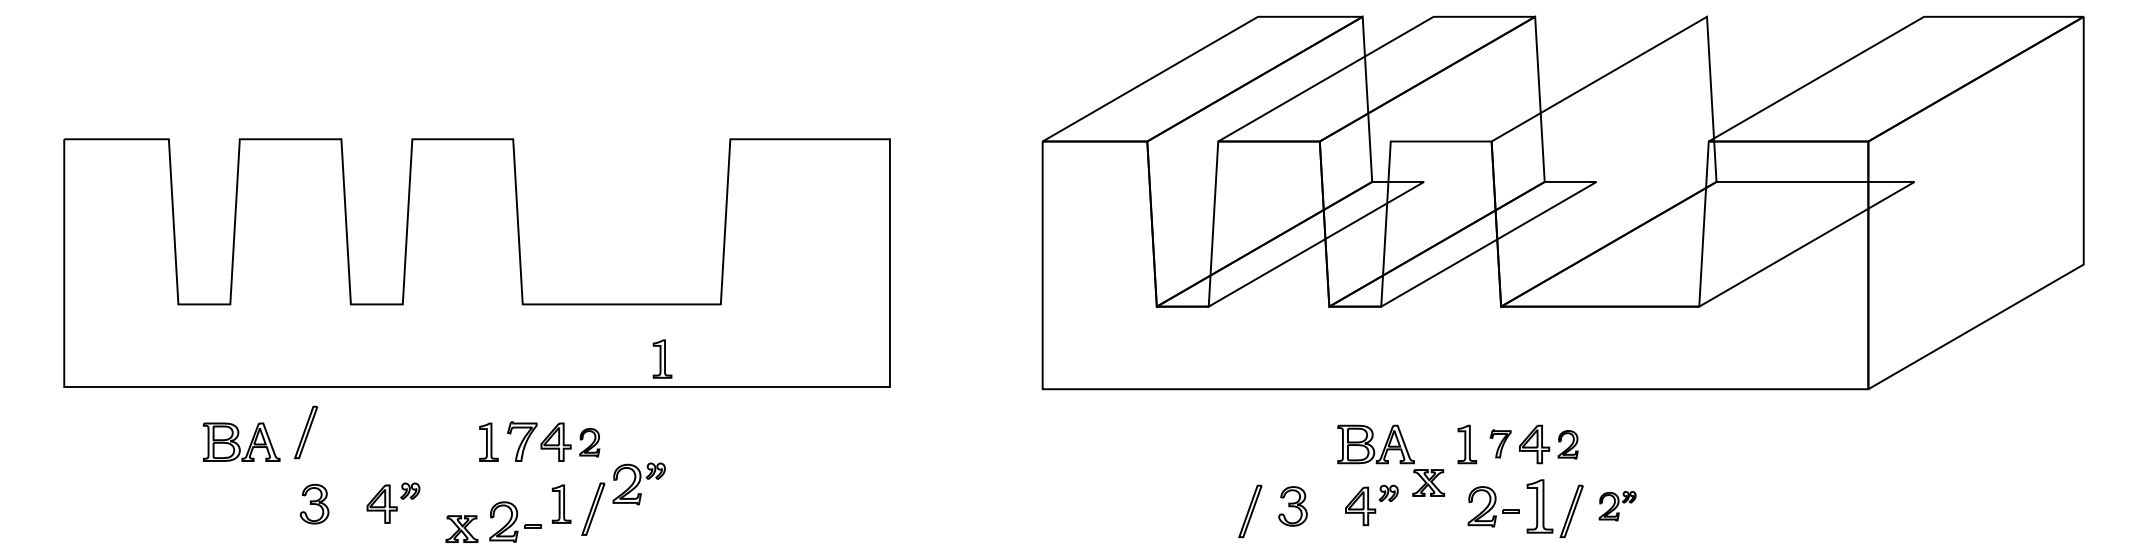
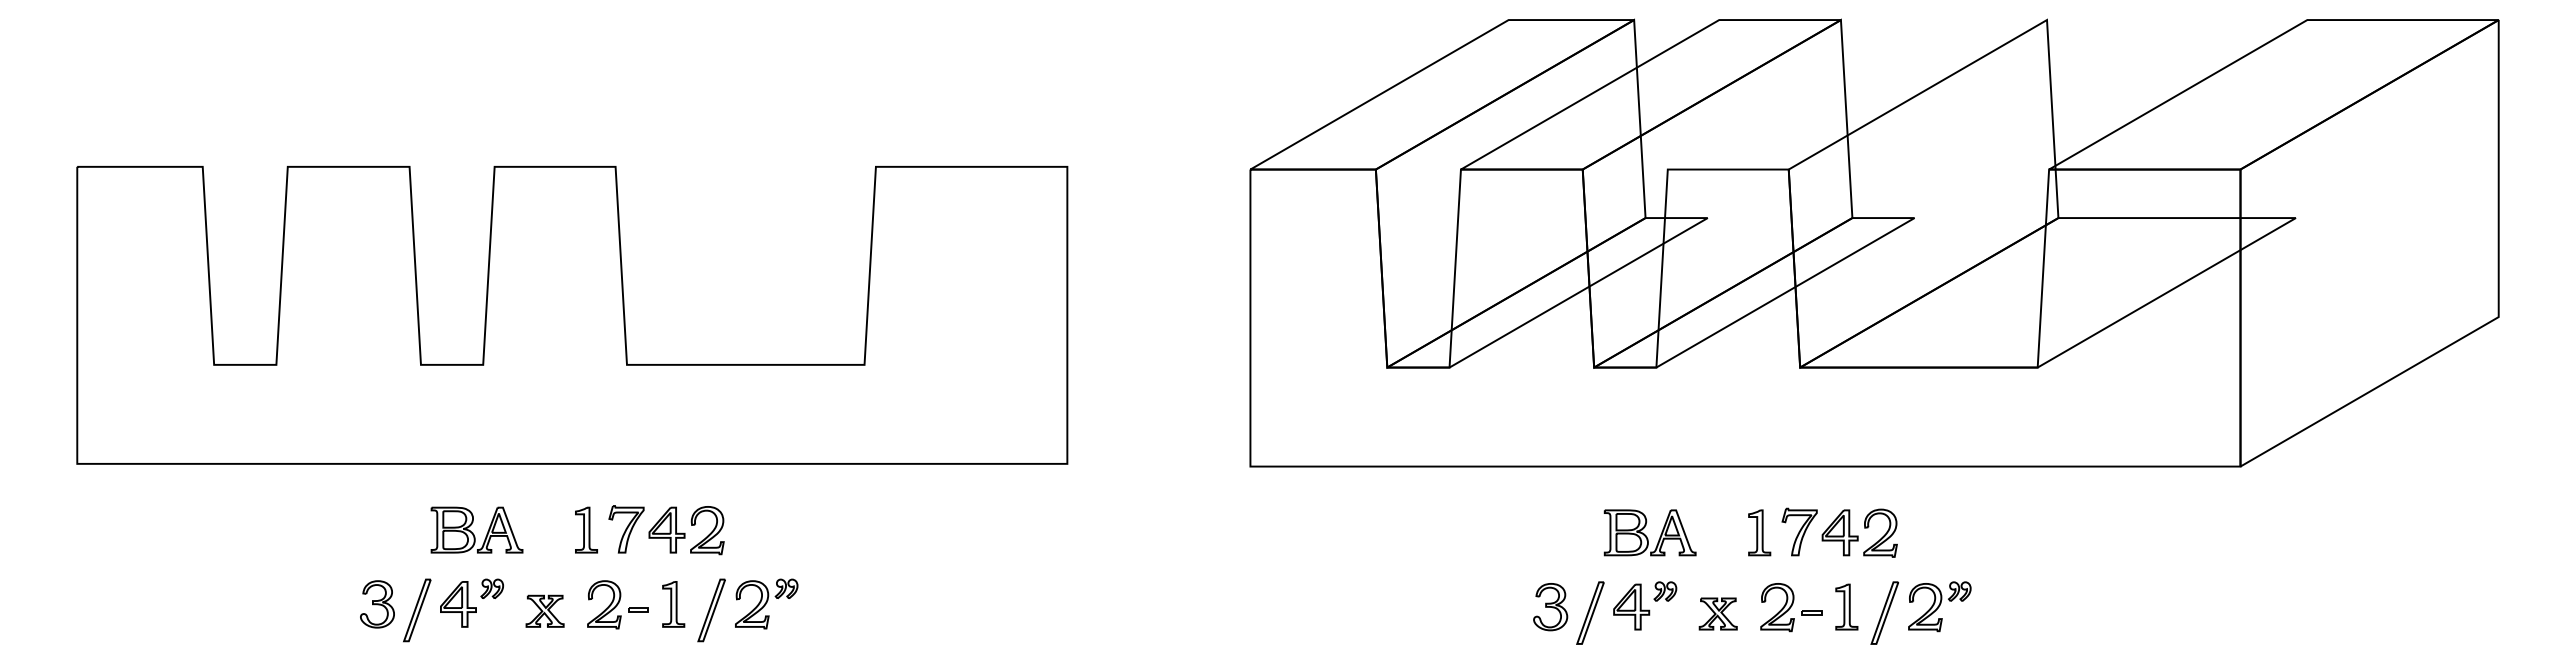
part: (662, 359) -> (794, 430), removed
part: (306, 432) -> (417, 610), moved
part: (241, 441) -> (476, 529), moved
part: (589, 442) -> (707, 530), size x1.43
part: (1500, 443) -> (1799, 531), size x1.43
part: (1568, 444) -> (1880, 532), size x1.43
part: (1428, 482) -> (1717, 613), moved
part: (639, 483) -> (766, 603), moved
part: (1539, 505) -> (1846, 606), size x0.71
part: (1617, 505) -> (1939, 606), size x1.43
part: (1250, 510) -> (1590, 612), moved
part: (514, 521) -> (617, 604), moved
part: (461, 528) -> (544, 610), moved

